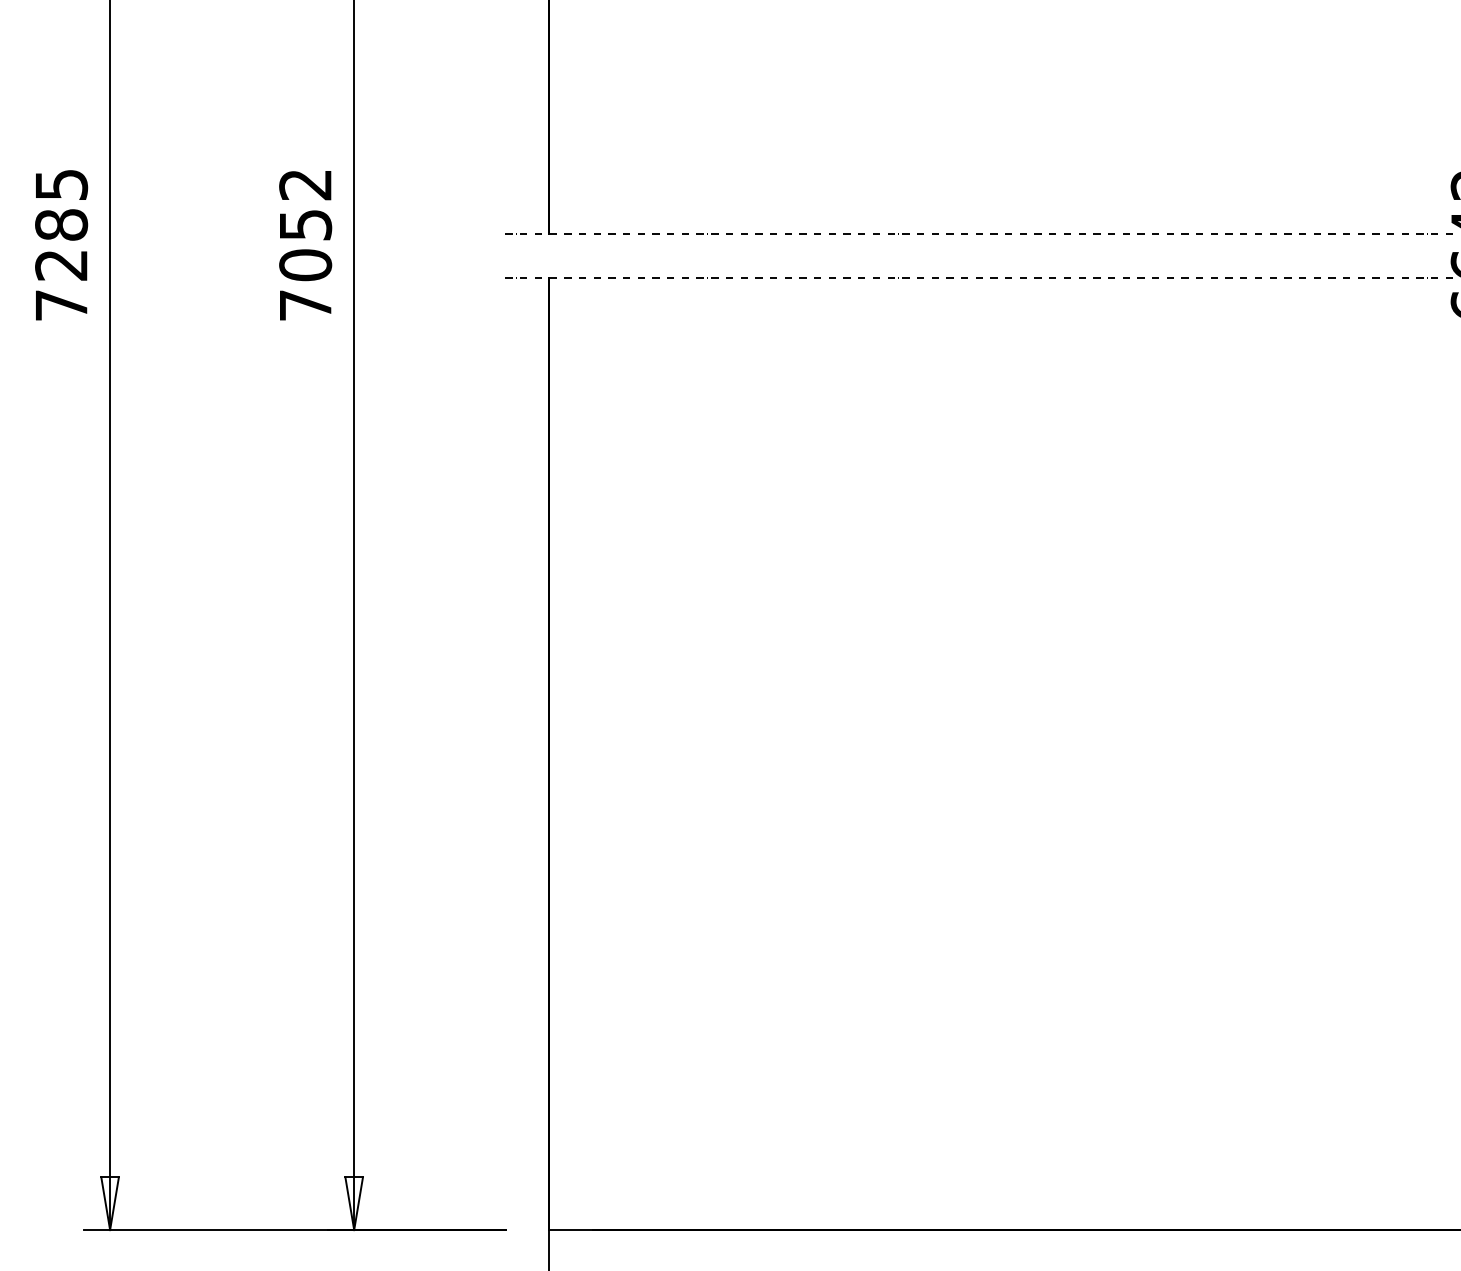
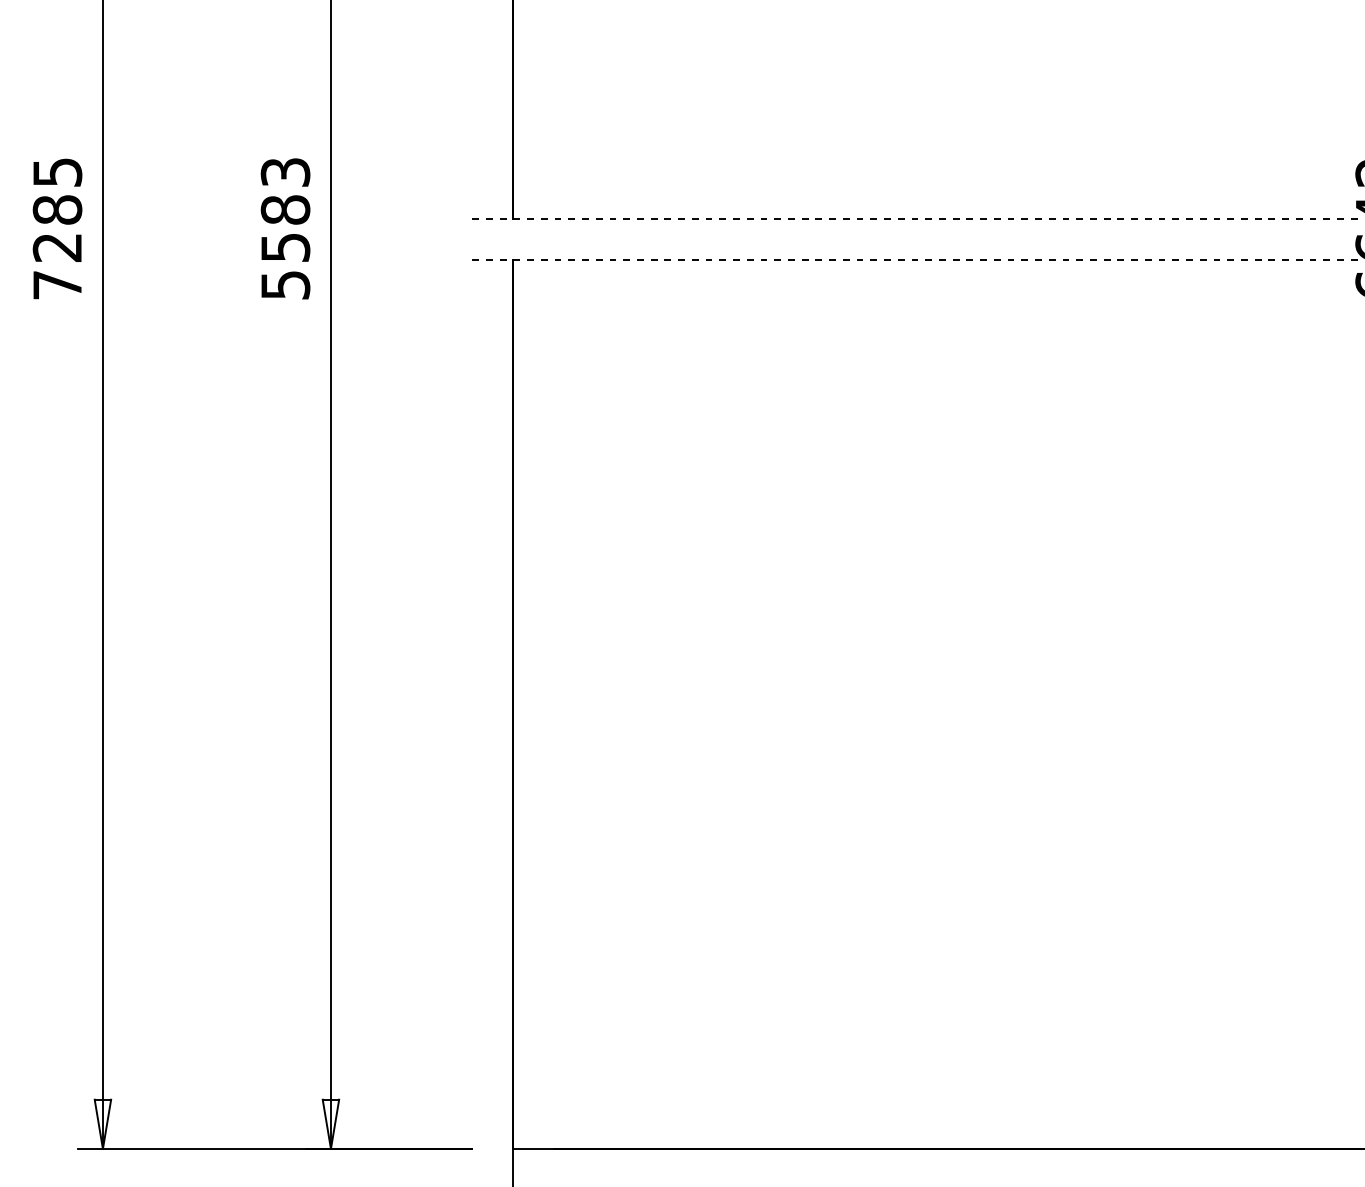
text: (305, 244) -> (285, 228), 7052 -> 5583

